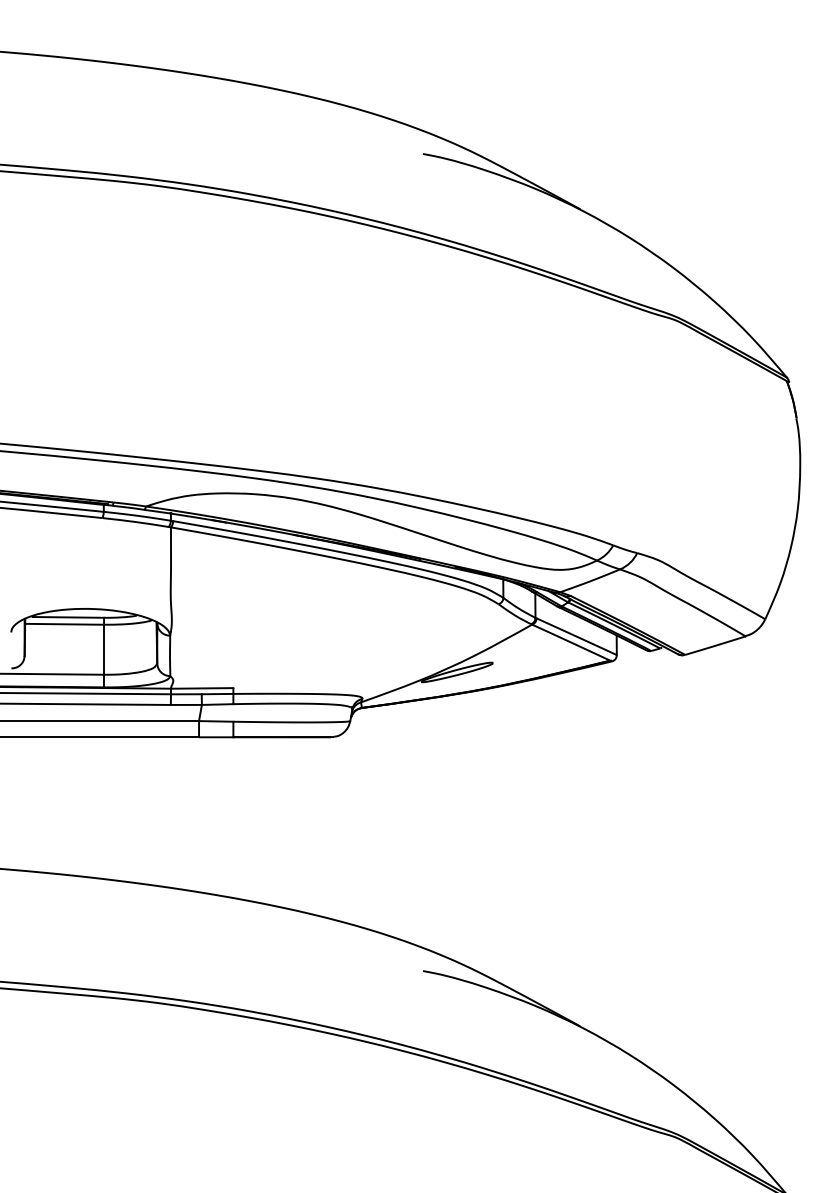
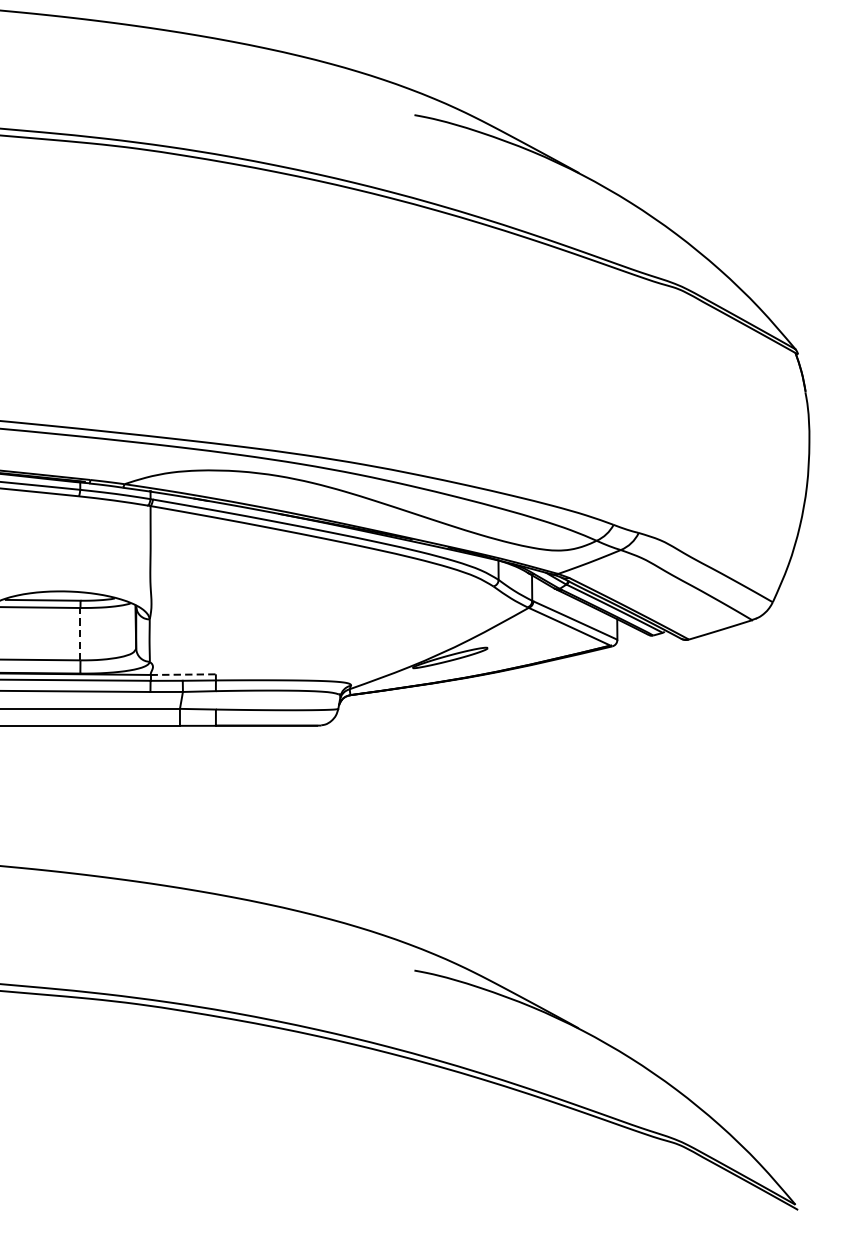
line: (104, 649) -> (80, 633), solid -> dashed
line: (202, 688) -> (183, 674), solid -> dashed

